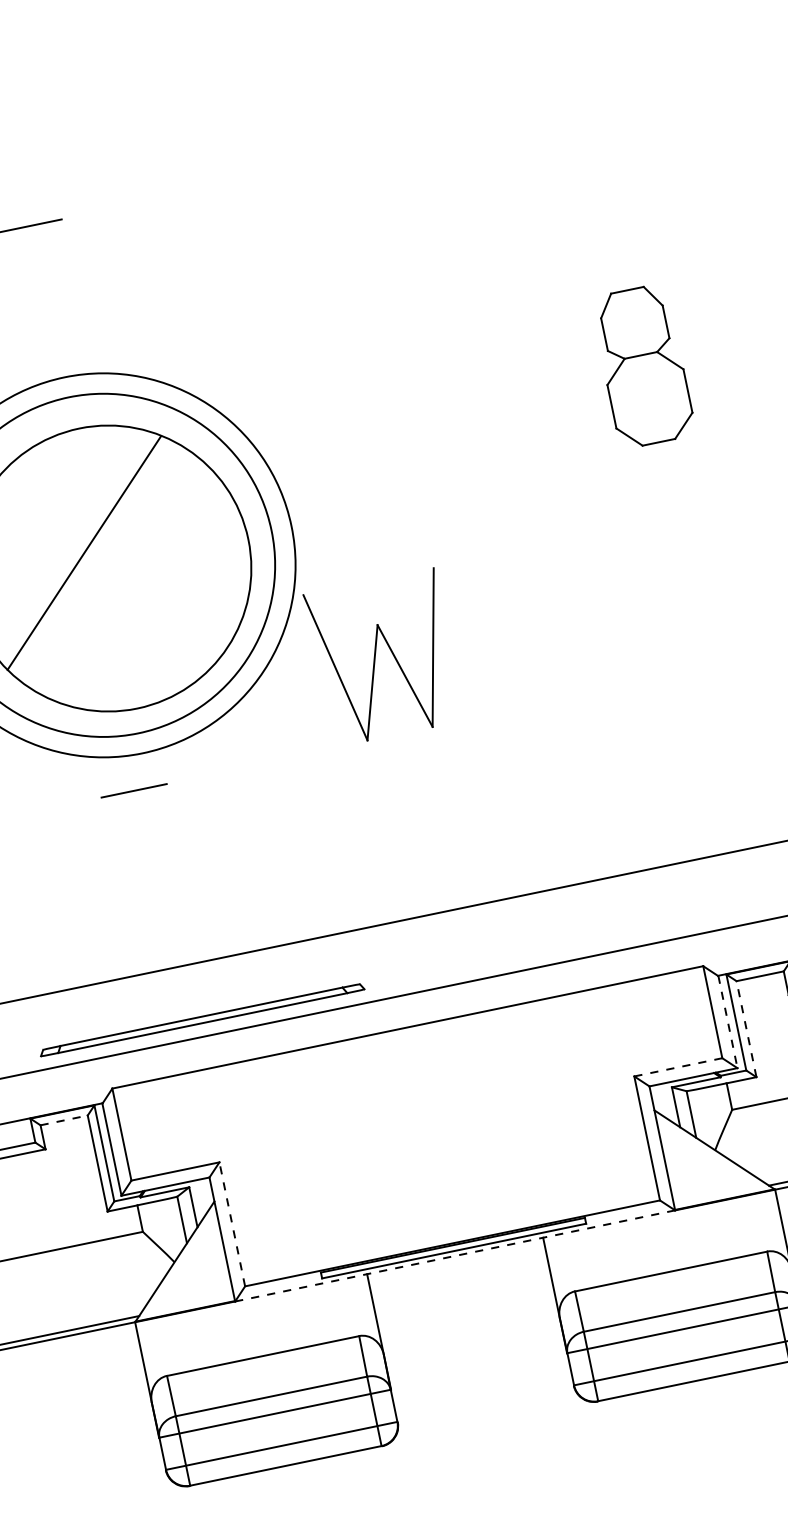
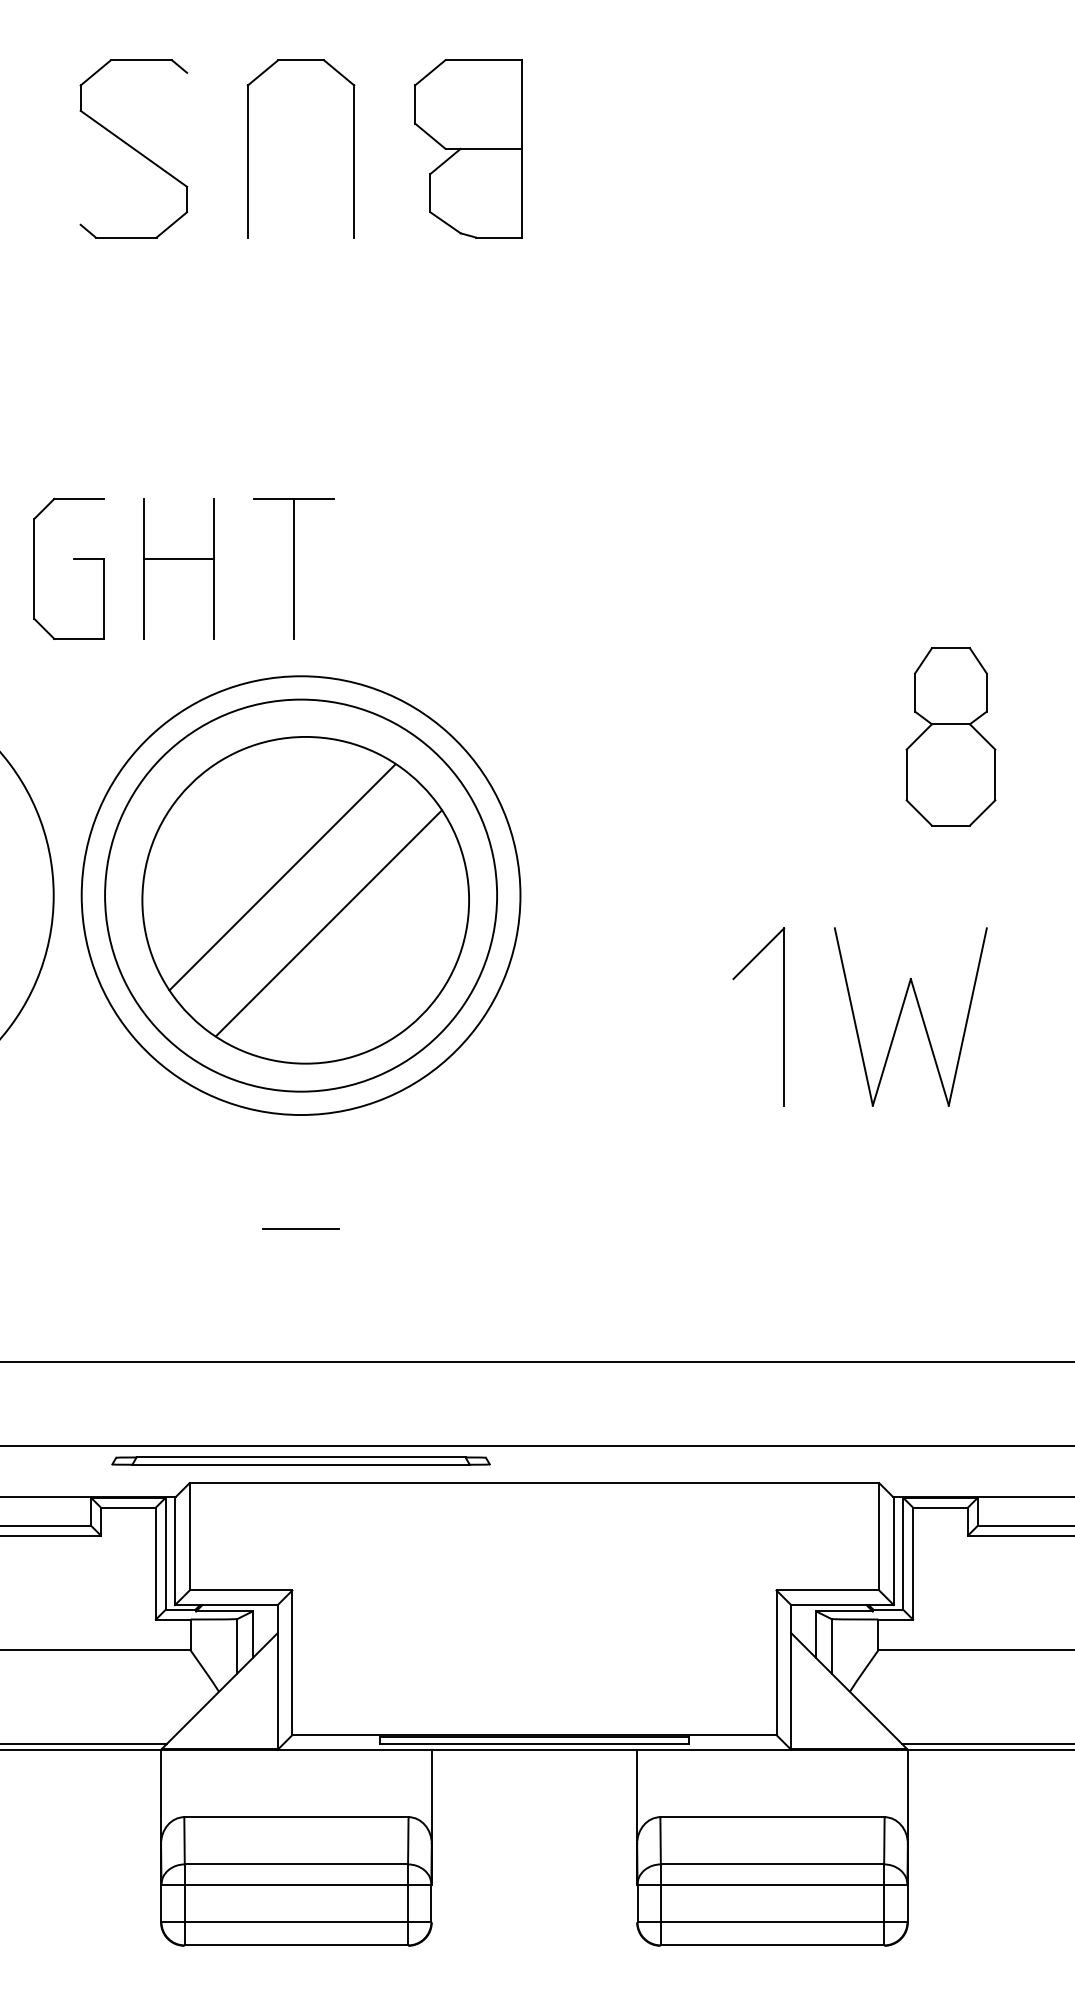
line: (39, 286) -> (294, 568), added
part: (642, 366) -> (950, 736), moved
part: (538, 583) -> (783, 1016), added
line: (132, 584) -> (329, 923), added
part: (375, 657) -> (901, 1014), moved
line: (133, 790) -> (300, 1228), moved
part: (201, 1019) -> (300, 1460), moved
line: (727, 1022) -> (893, 1551), dashed -> solid
line: (746, 1029) -> (912, 1563), dashed -> solid
line: (678, 1067) -> (828, 1590), dashed -> solid
line: (64, 1120) -> (128, 1507), dashed -> solid
line: (232, 1224) -> (292, 1662), dashed -> solid
line: (455, 1255) -> (534, 1749), dashed -> solid

